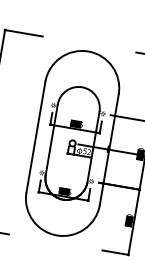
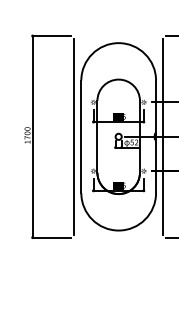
line: (29, 135) -> (74, 136), added
line: (116, 150) -> (163, 136), added

